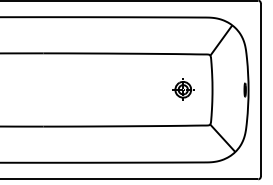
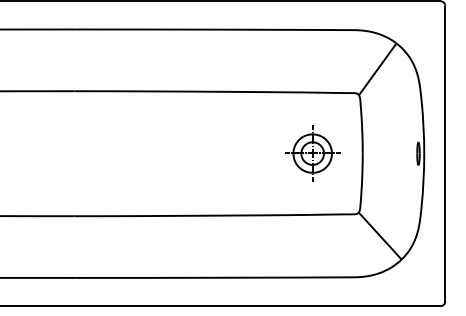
part: (183, 89) -> (313, 152), size x1.43

